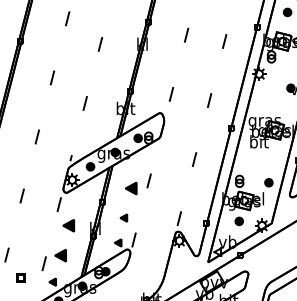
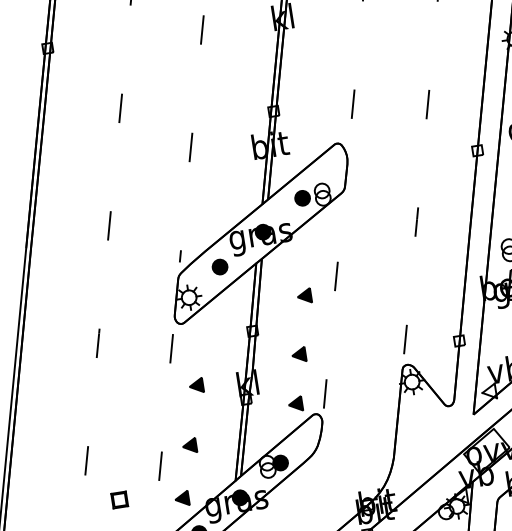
part: (131, 188) -> (304, 296), size x0.62
part: (69, 225) -> (197, 385), size x0.62
part: (60, 255) -> (189, 445), size x0.62

